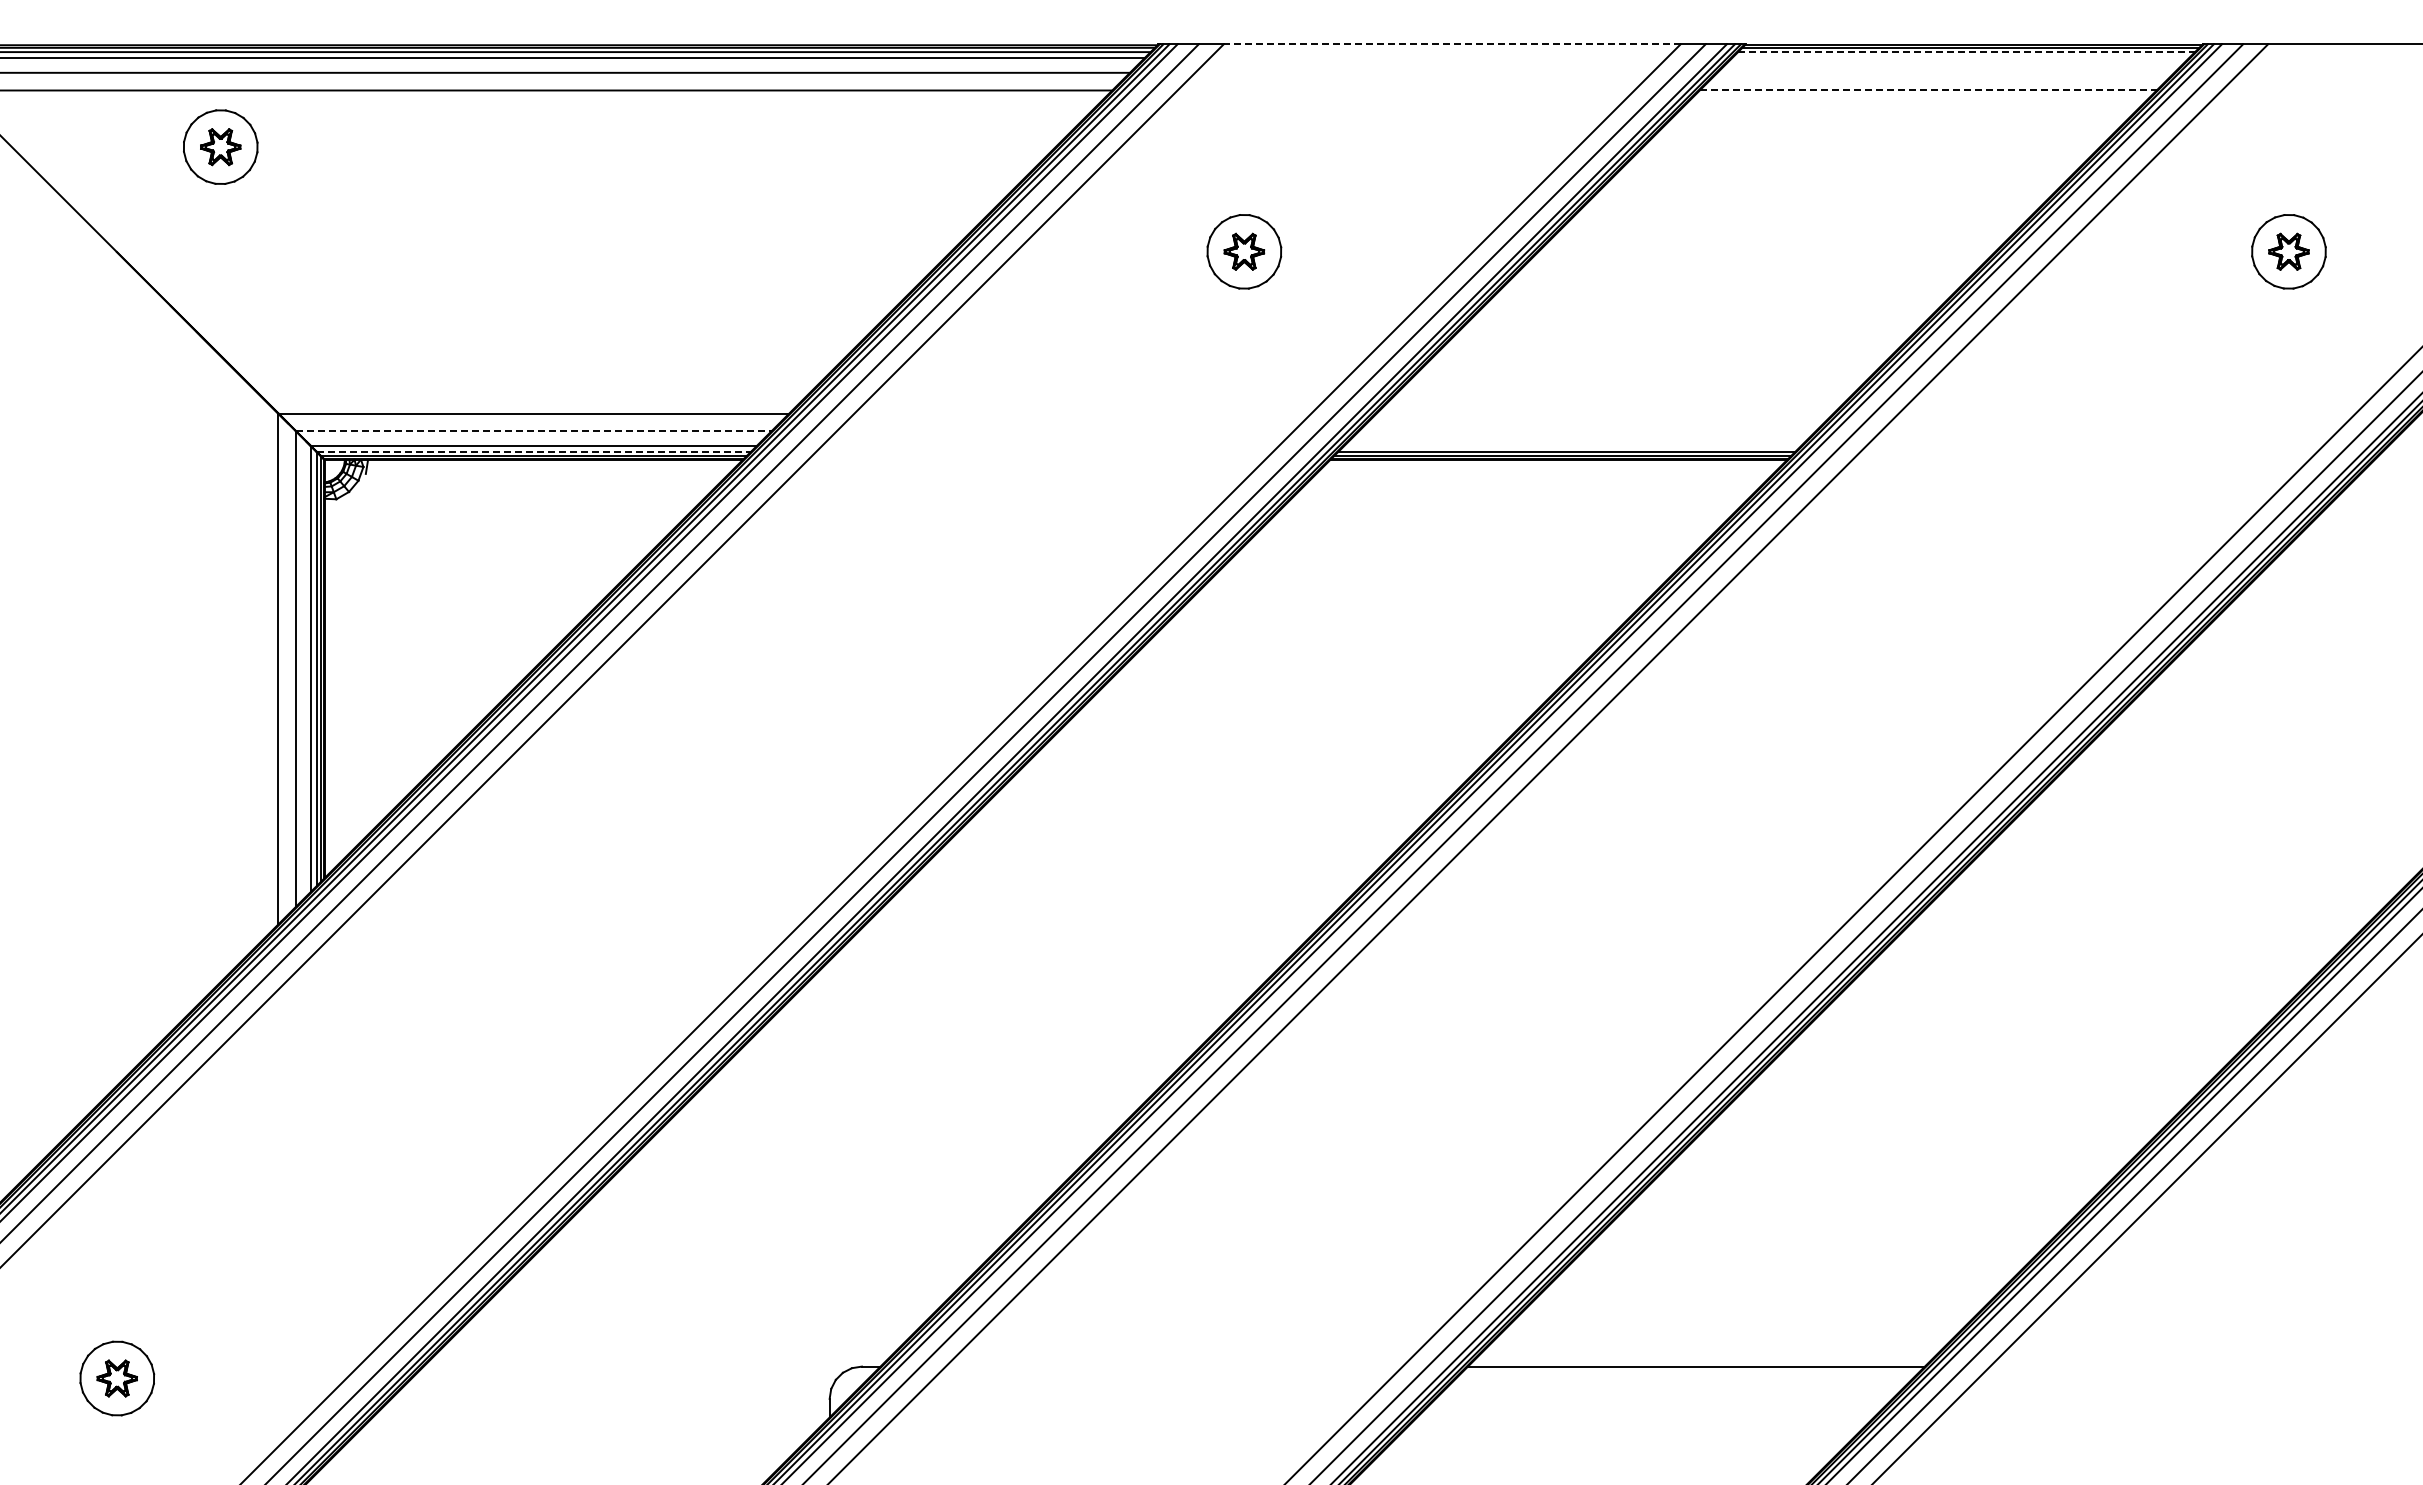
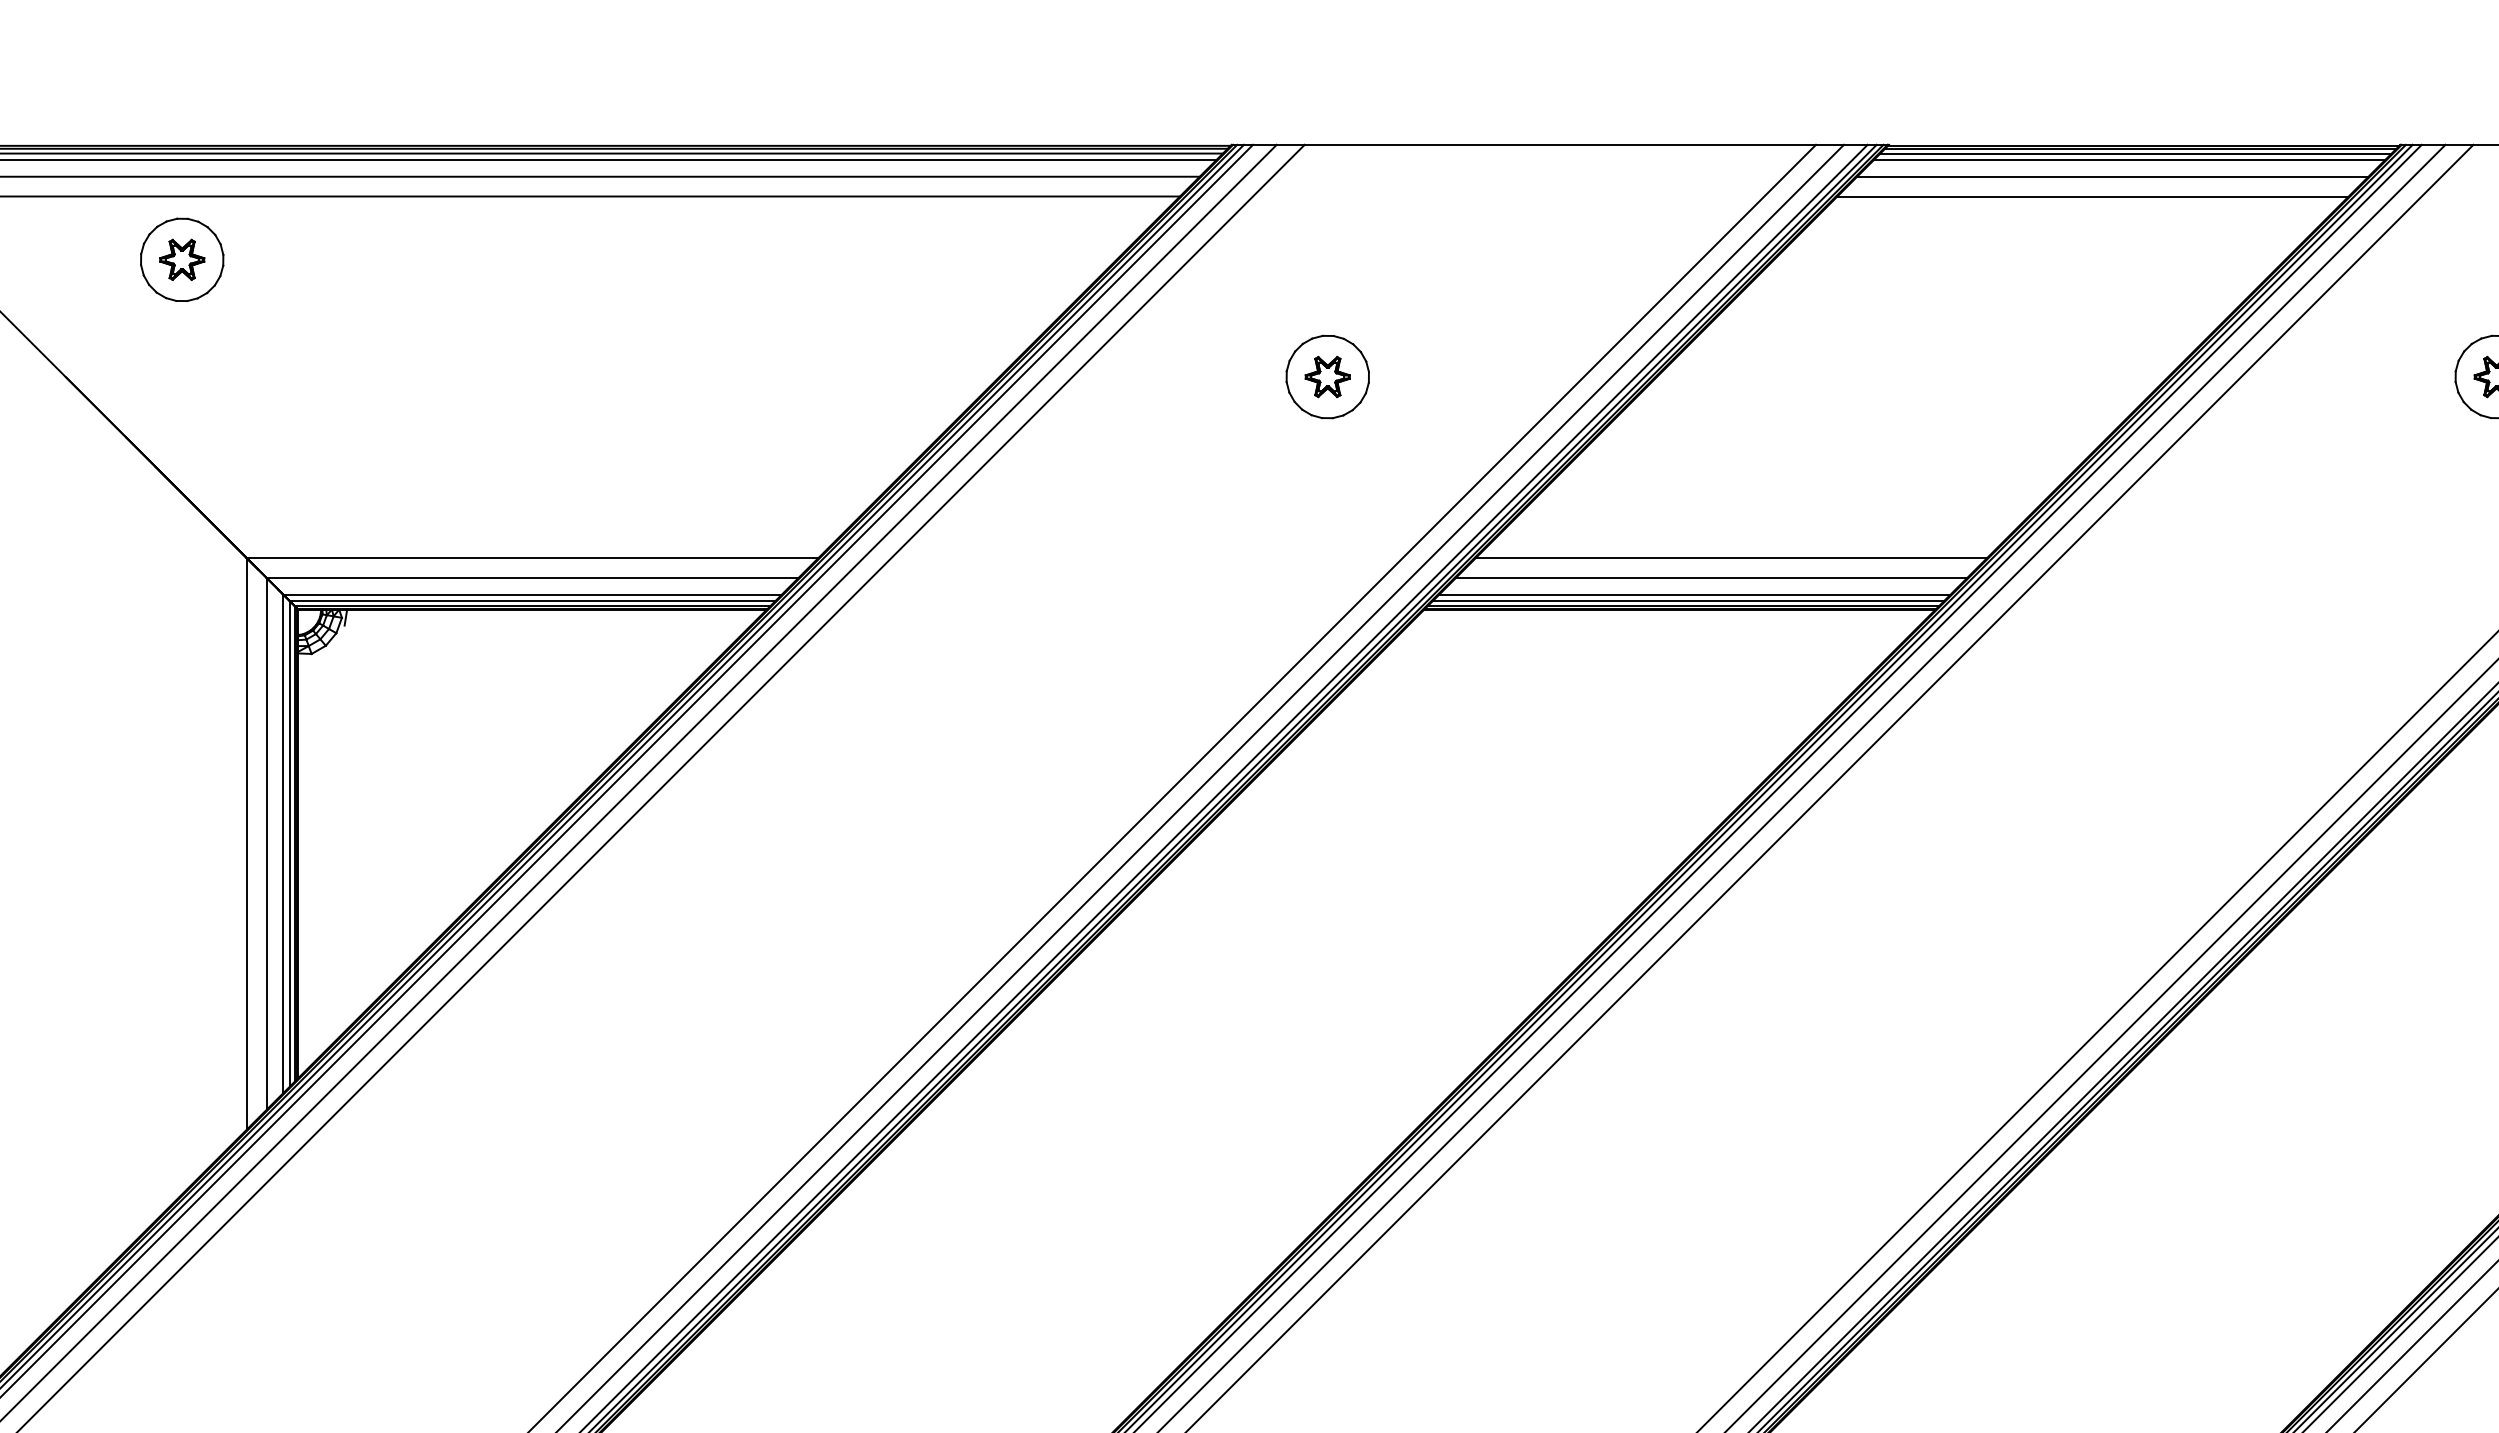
line: (1451, 44) -> (1559, 145), dashed -> solid
line: (1967, 52) -> (2137, 153), dashed -> solid
line: (1960, 57) -> (2129, 159), added
line: (1945, 72) -> (2112, 176), added
line: (1928, 90) -> (2093, 196), dashed -> solid
line: (1604, 413) -> (1730, 557), added
line: (533, 431) -> (532, 578), dashed -> solid
line: (1587, 431) -> (1711, 578), added
line: (1572, 446) -> (1694, 594), added
line: (534, 451) -> (533, 600), dashed -> solid

